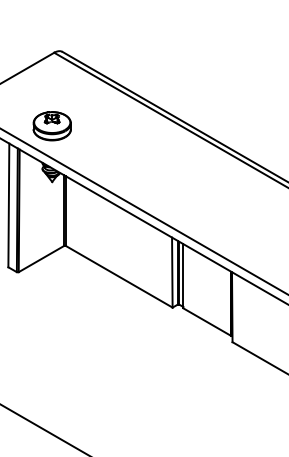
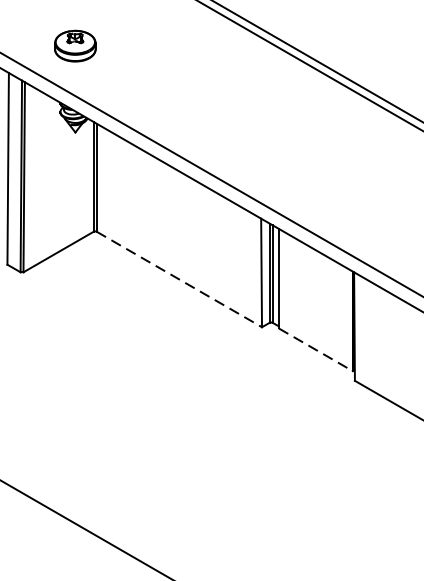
part: (51, 126) -> (74, 46), size x0.7
line: (119, 276) -> (179, 278), solid -> dashed
line: (207, 322) -> (316, 350), solid -> dashed

